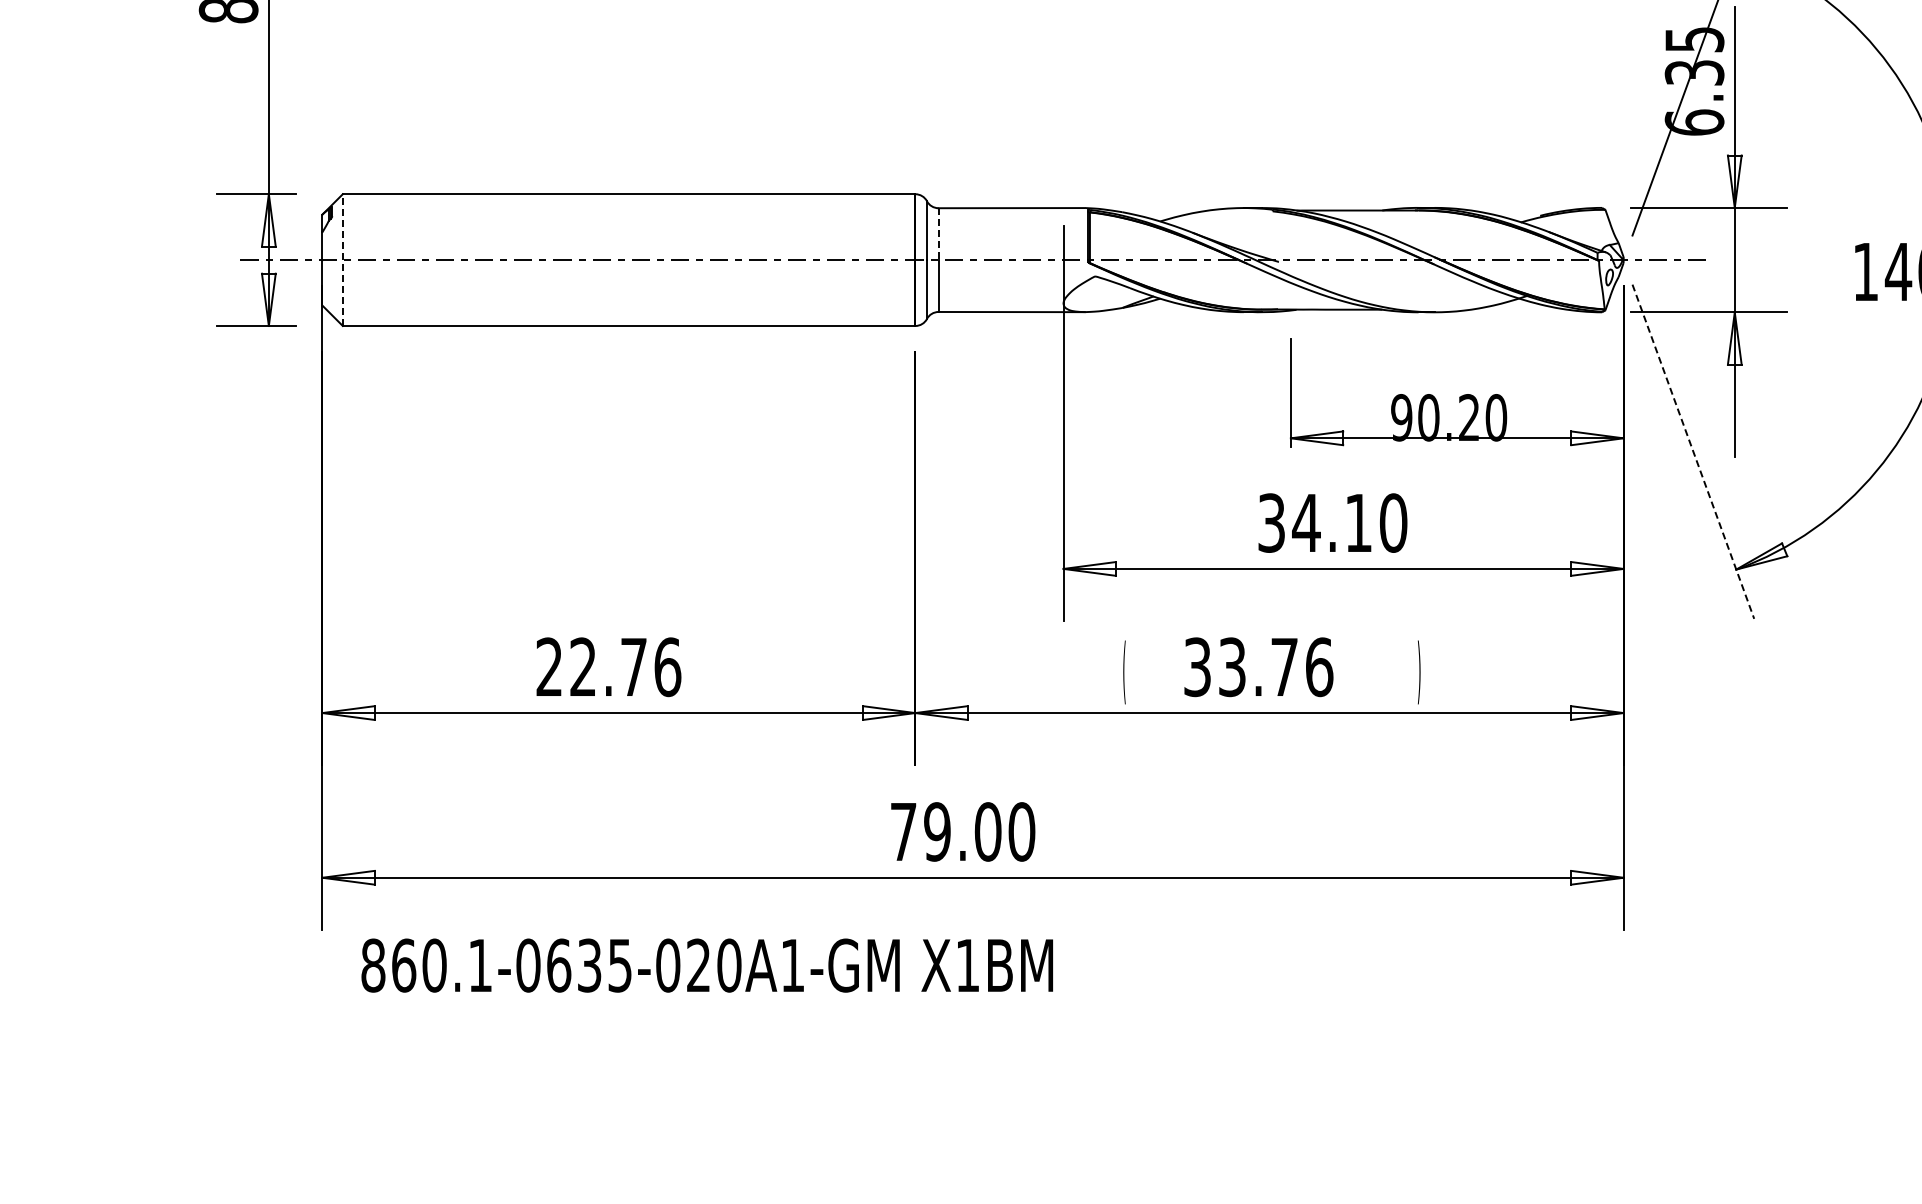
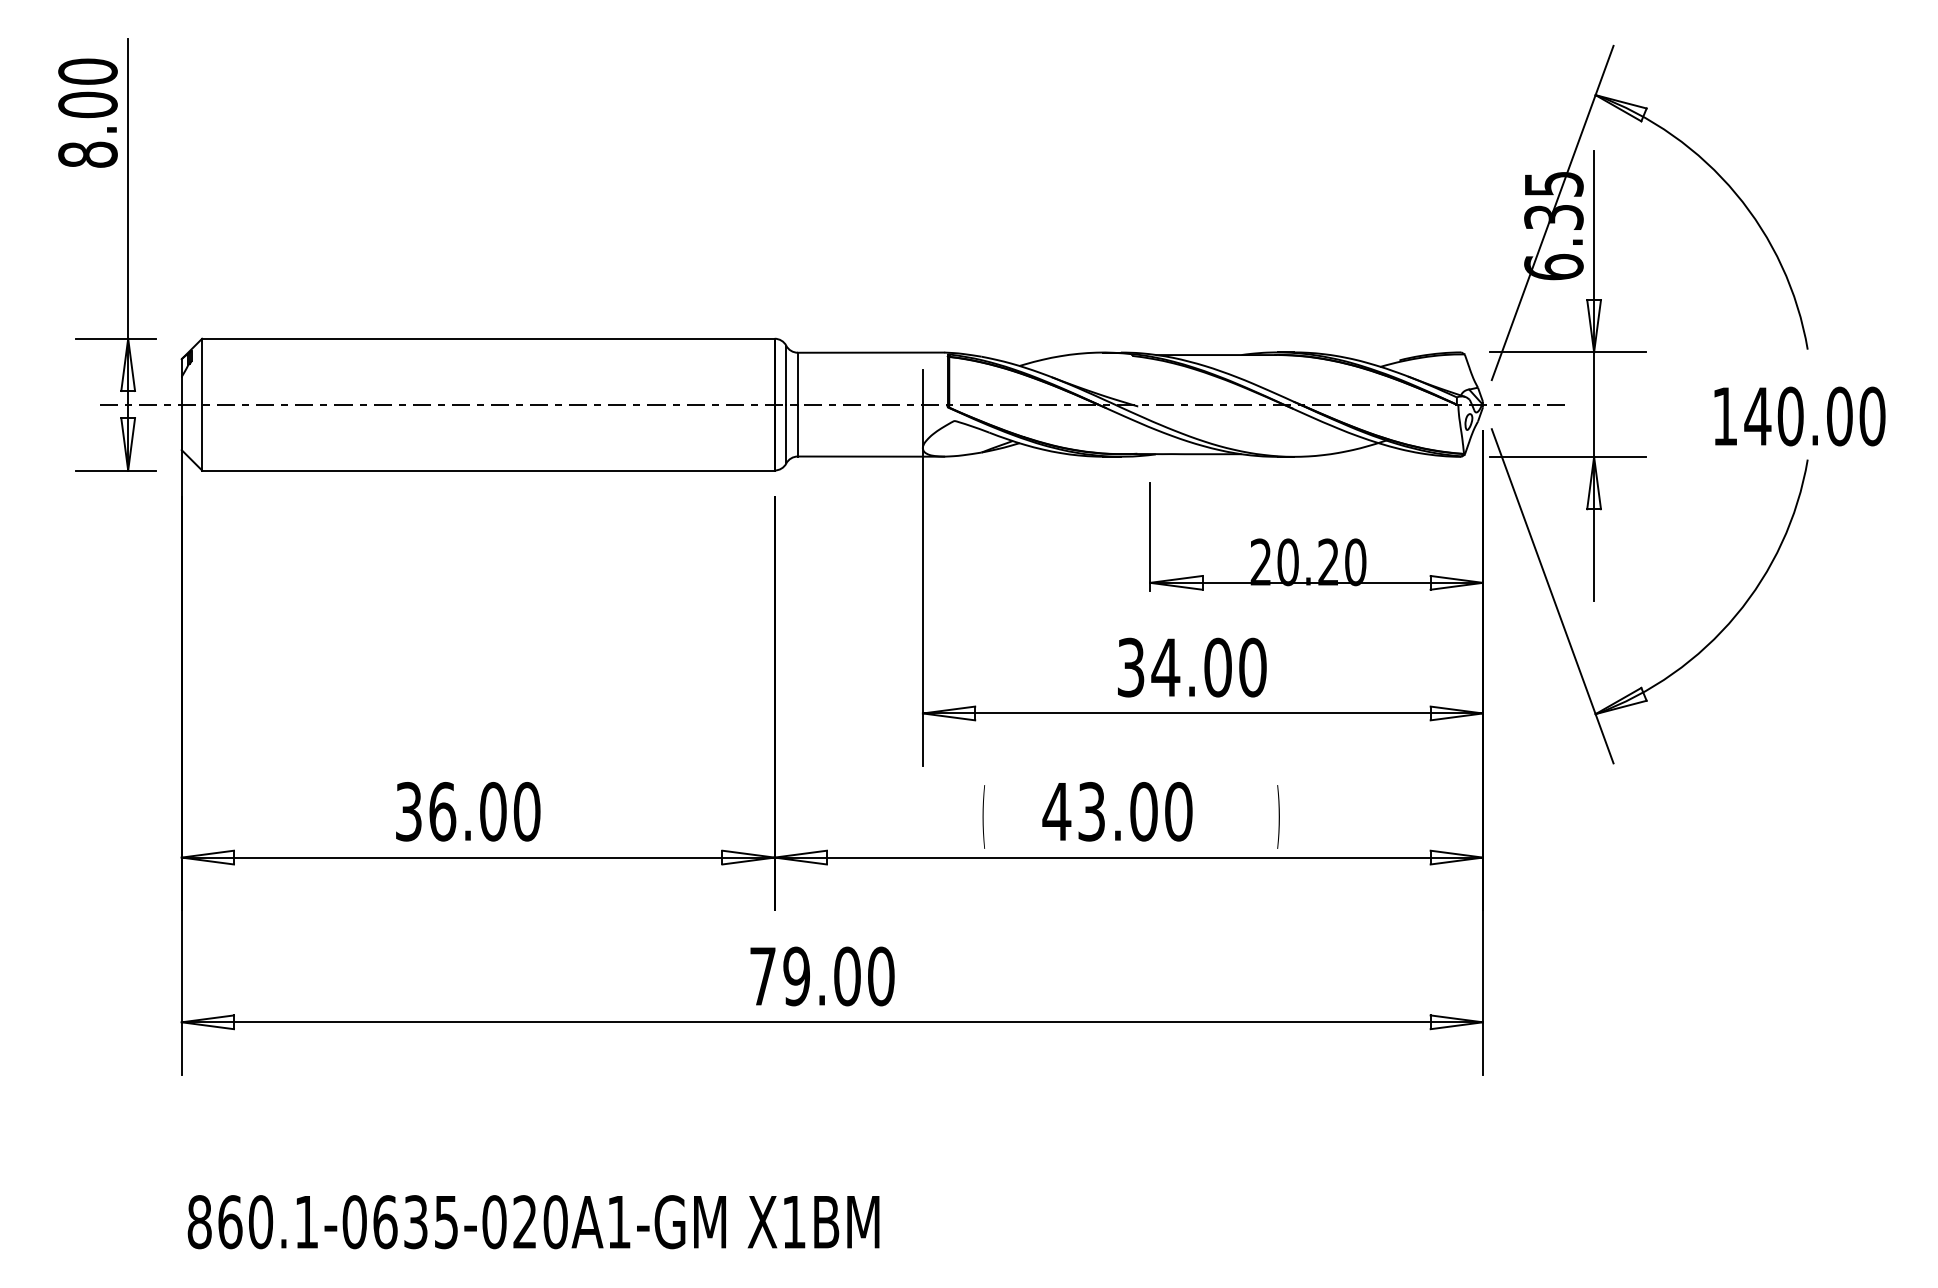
line: (938, 233) -> (797, 378), dashed -> solid
line: (343, 259) -> (202, 404), dashed -> solid
text: (1401, 417) -> (1260, 562), 90.20 -> 20.20
line: (1693, 451) -> (1552, 596), dashed -> solid
text: (1358, 522) -> (1217, 667), 34.10 -> 34.00
text: (609, 666) -> (468, 811), 22.76 -> 36.00
text: (1258, 666) -> (1117, 811), 33.76 -> 43.00
text: (707, 965) -> (533, 1222), moved

